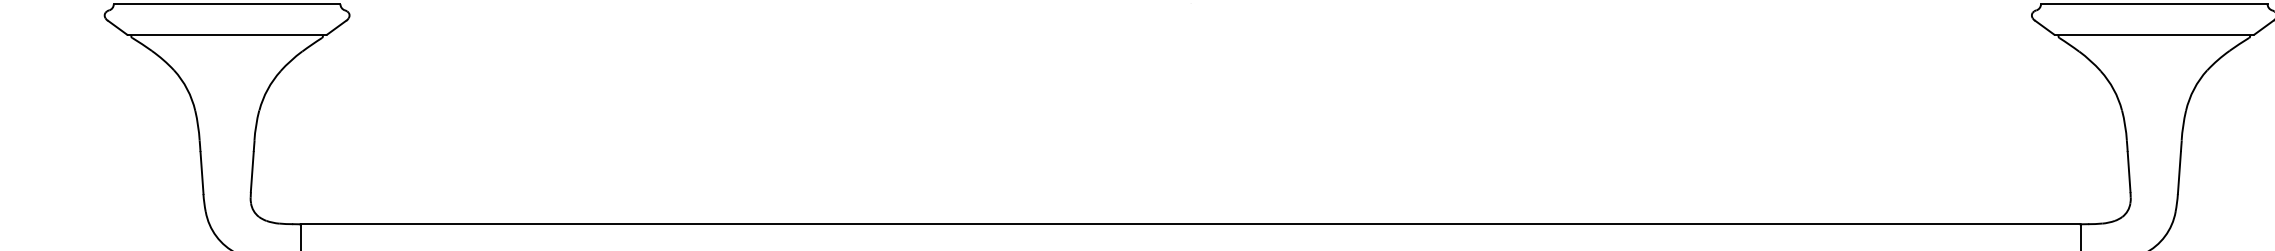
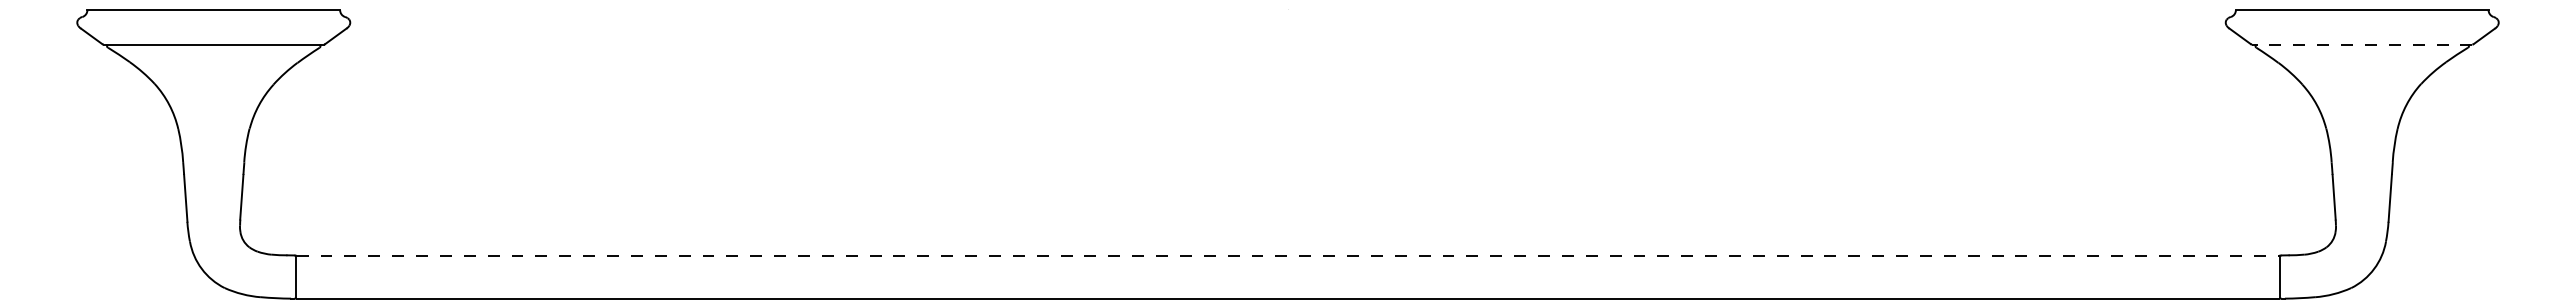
line: (2153, 35) -> (2361, 44), solid -> dashed
line: (1191, 224) -> (1288, 255), solid -> dashed

